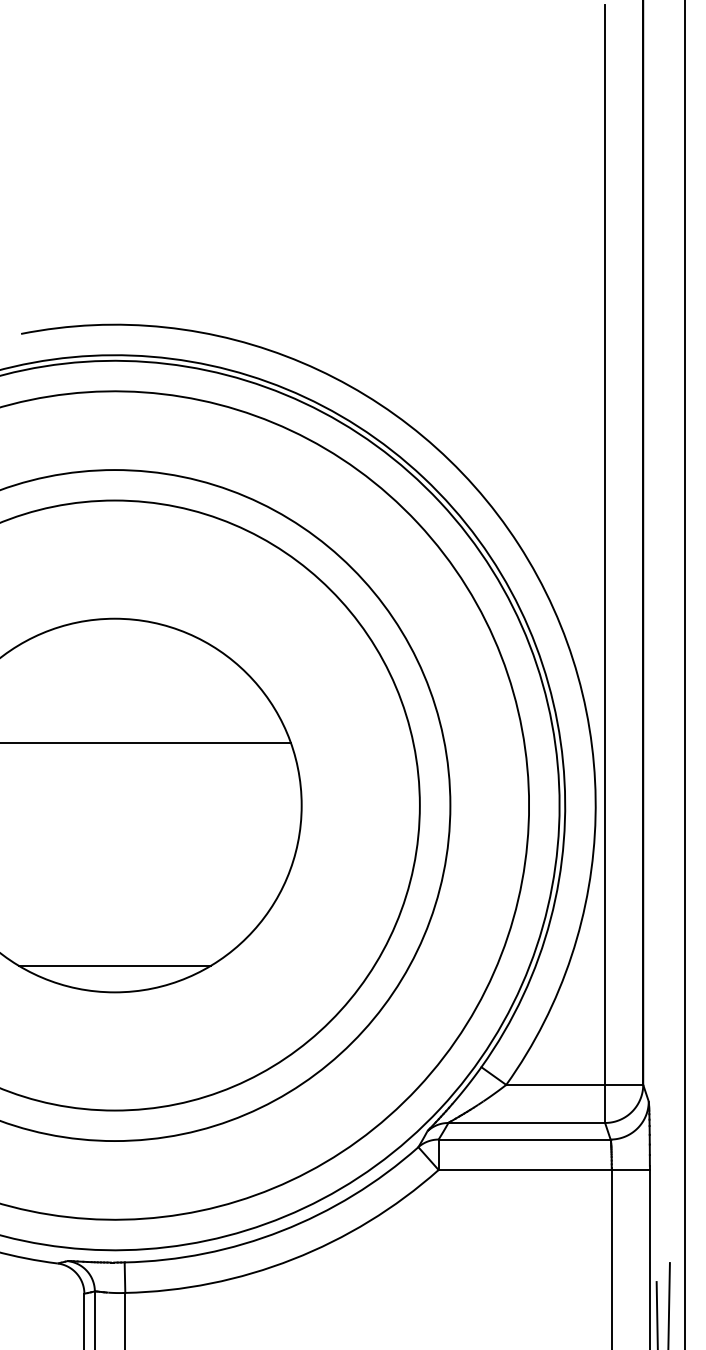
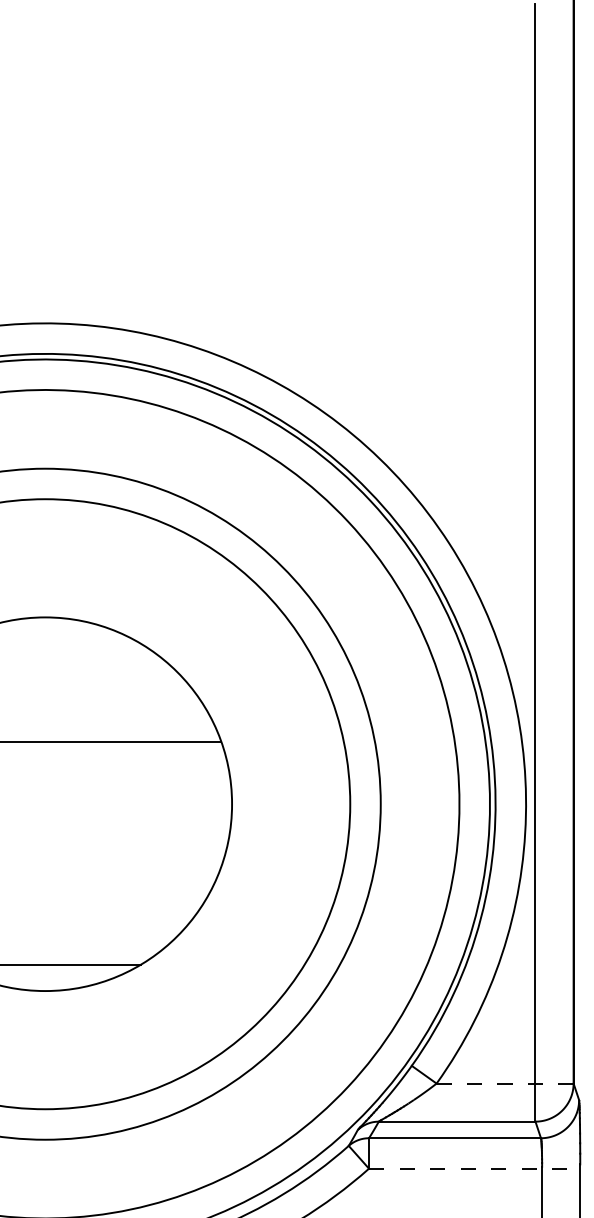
line: (574, 1084) -> (504, 1083), solid -> dashed
line: (544, 1170) -> (474, 1169), solid -> dashed

